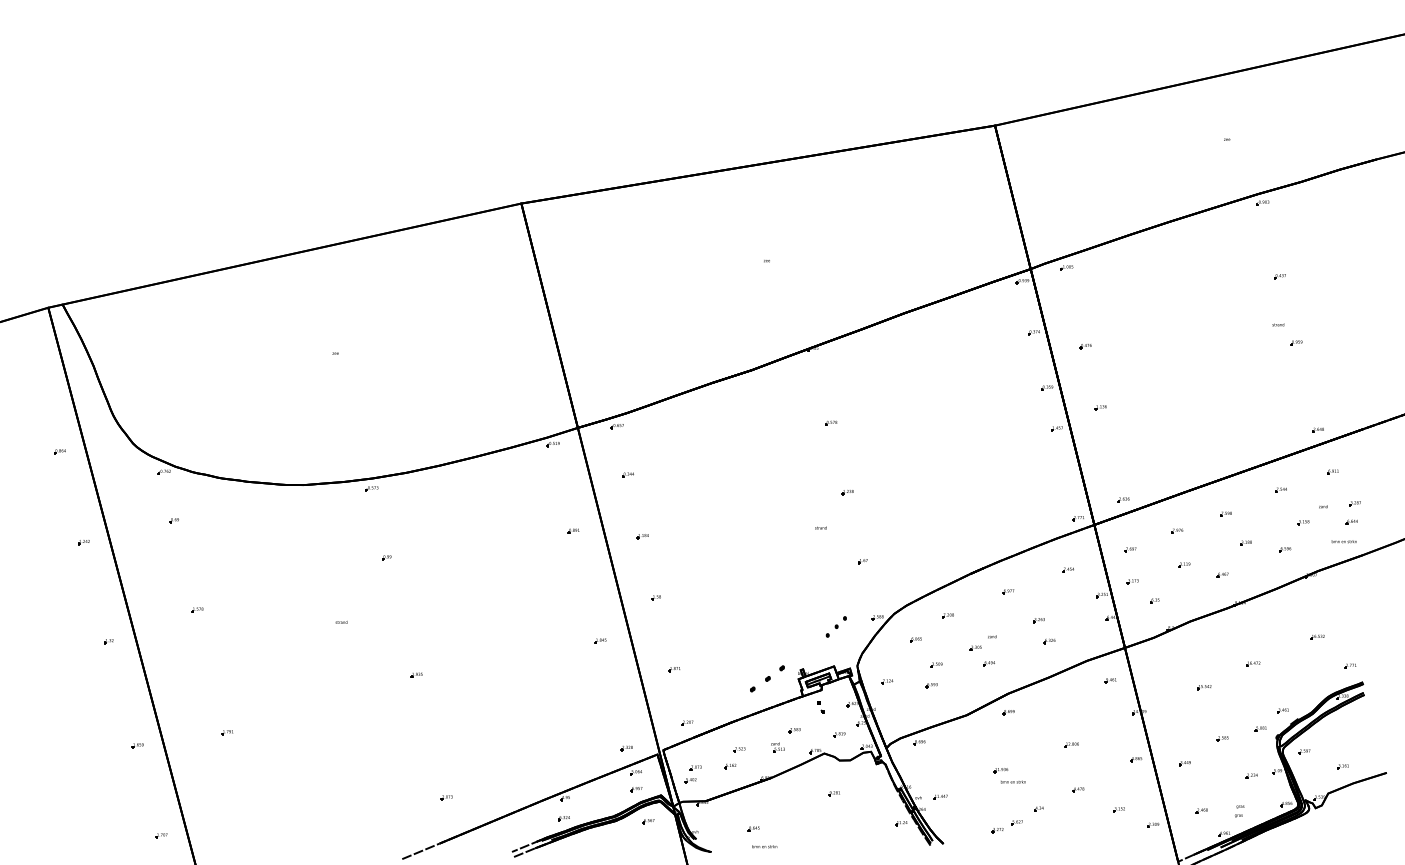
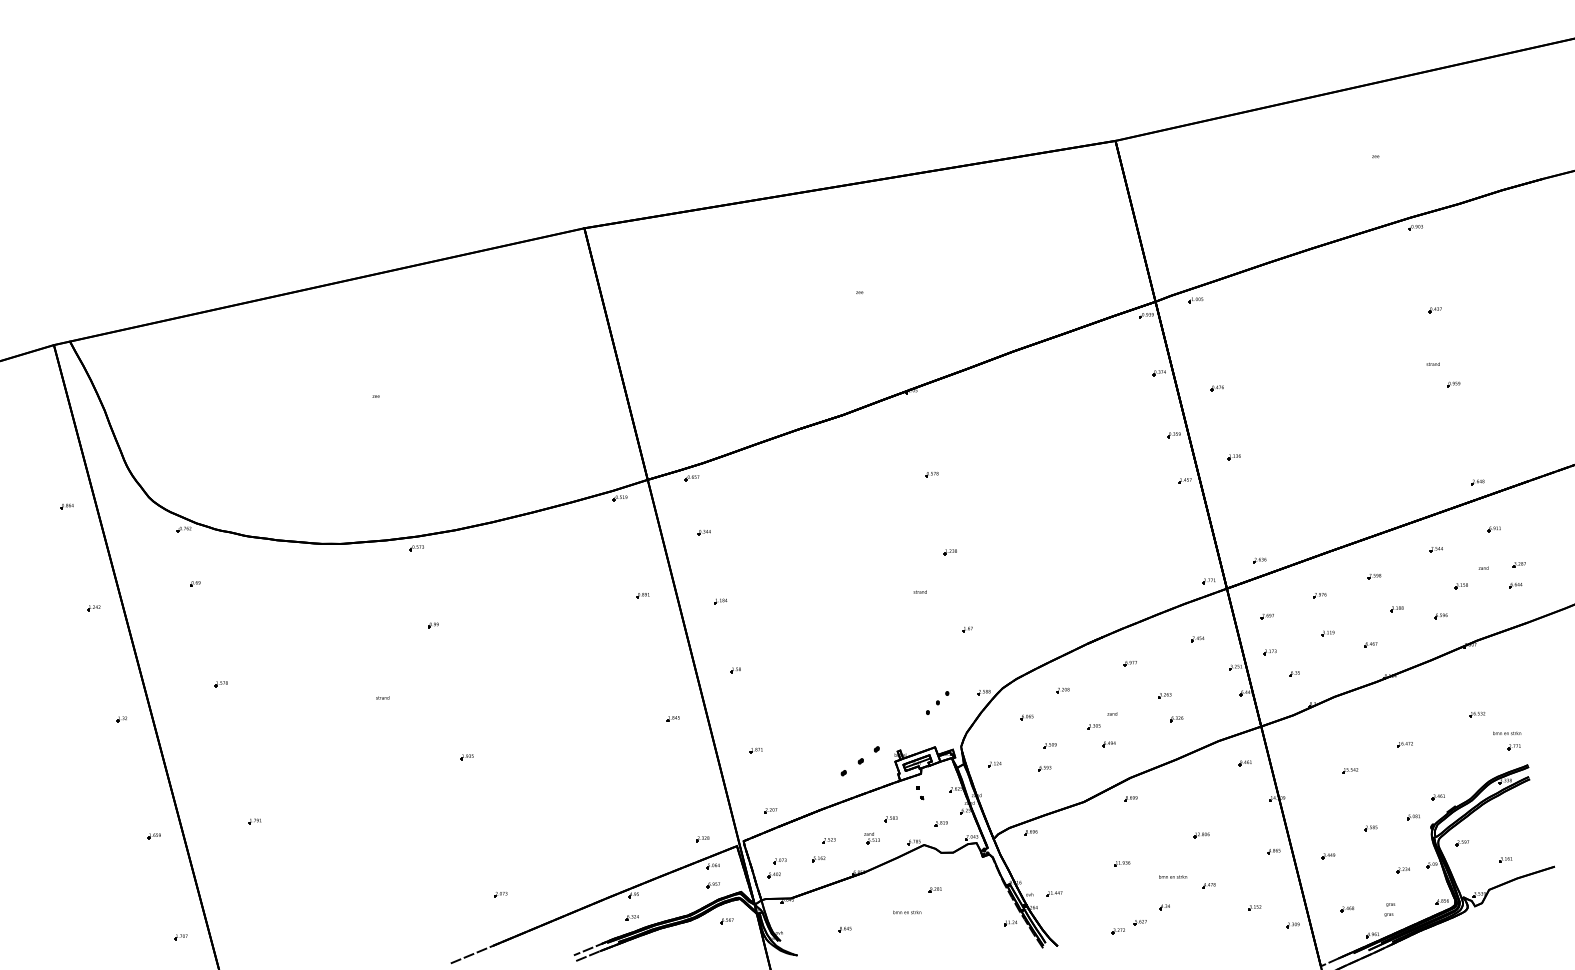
text: (1344, 541) -> (1507, 733), moved
text: (1013, 781) -> (1173, 876), moved
text: (764, 846) -> (907, 912), moved

